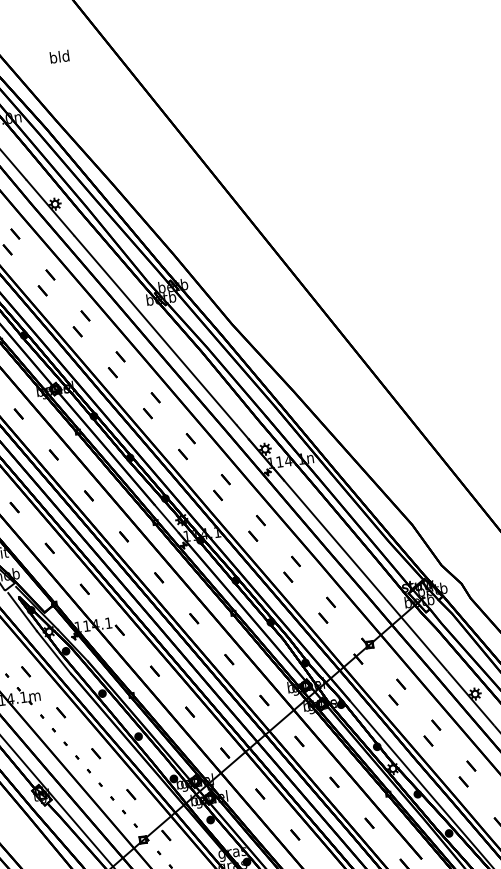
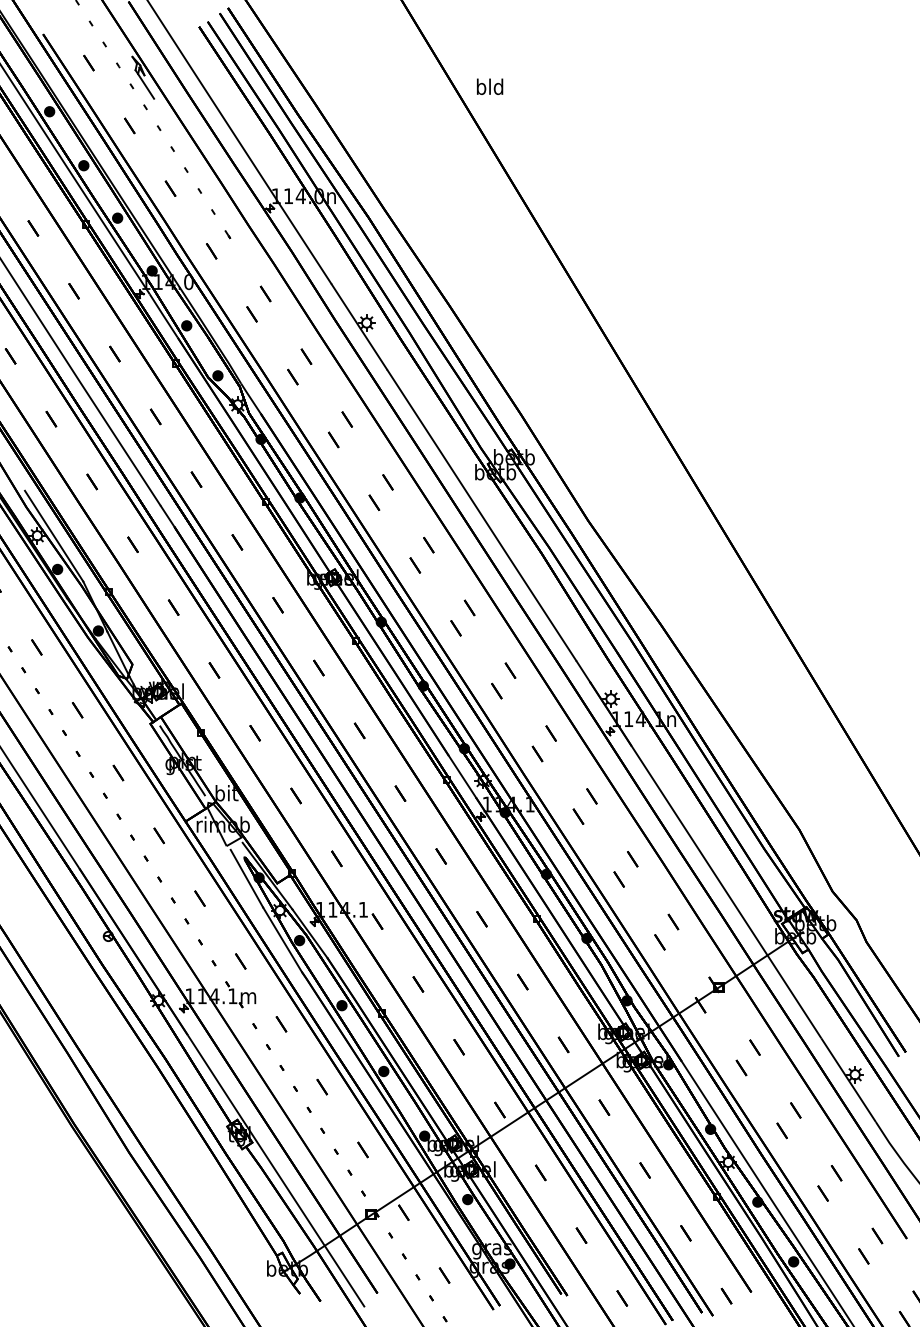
text: (59, 56) -> (490, 86), moved

